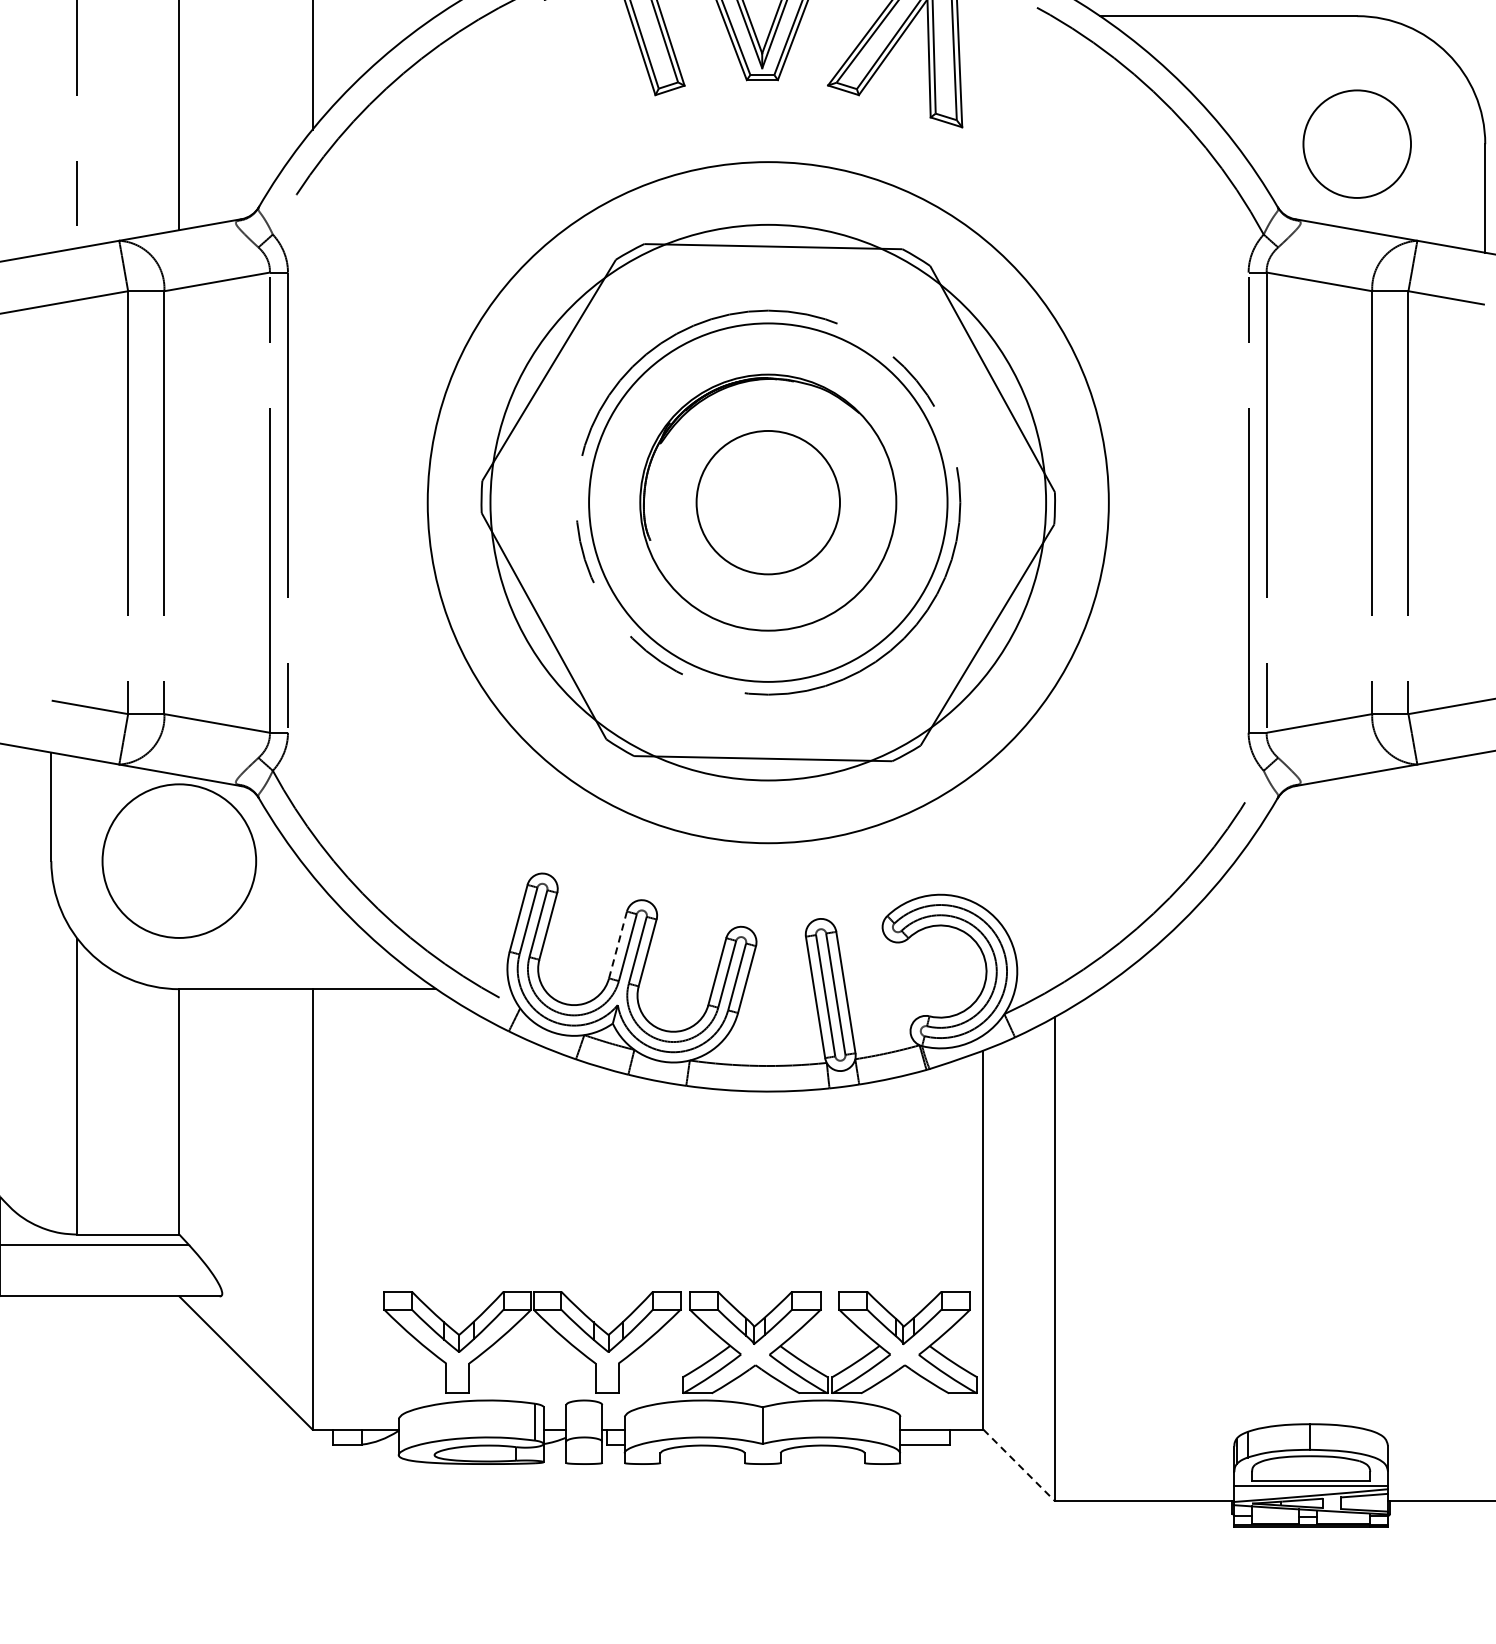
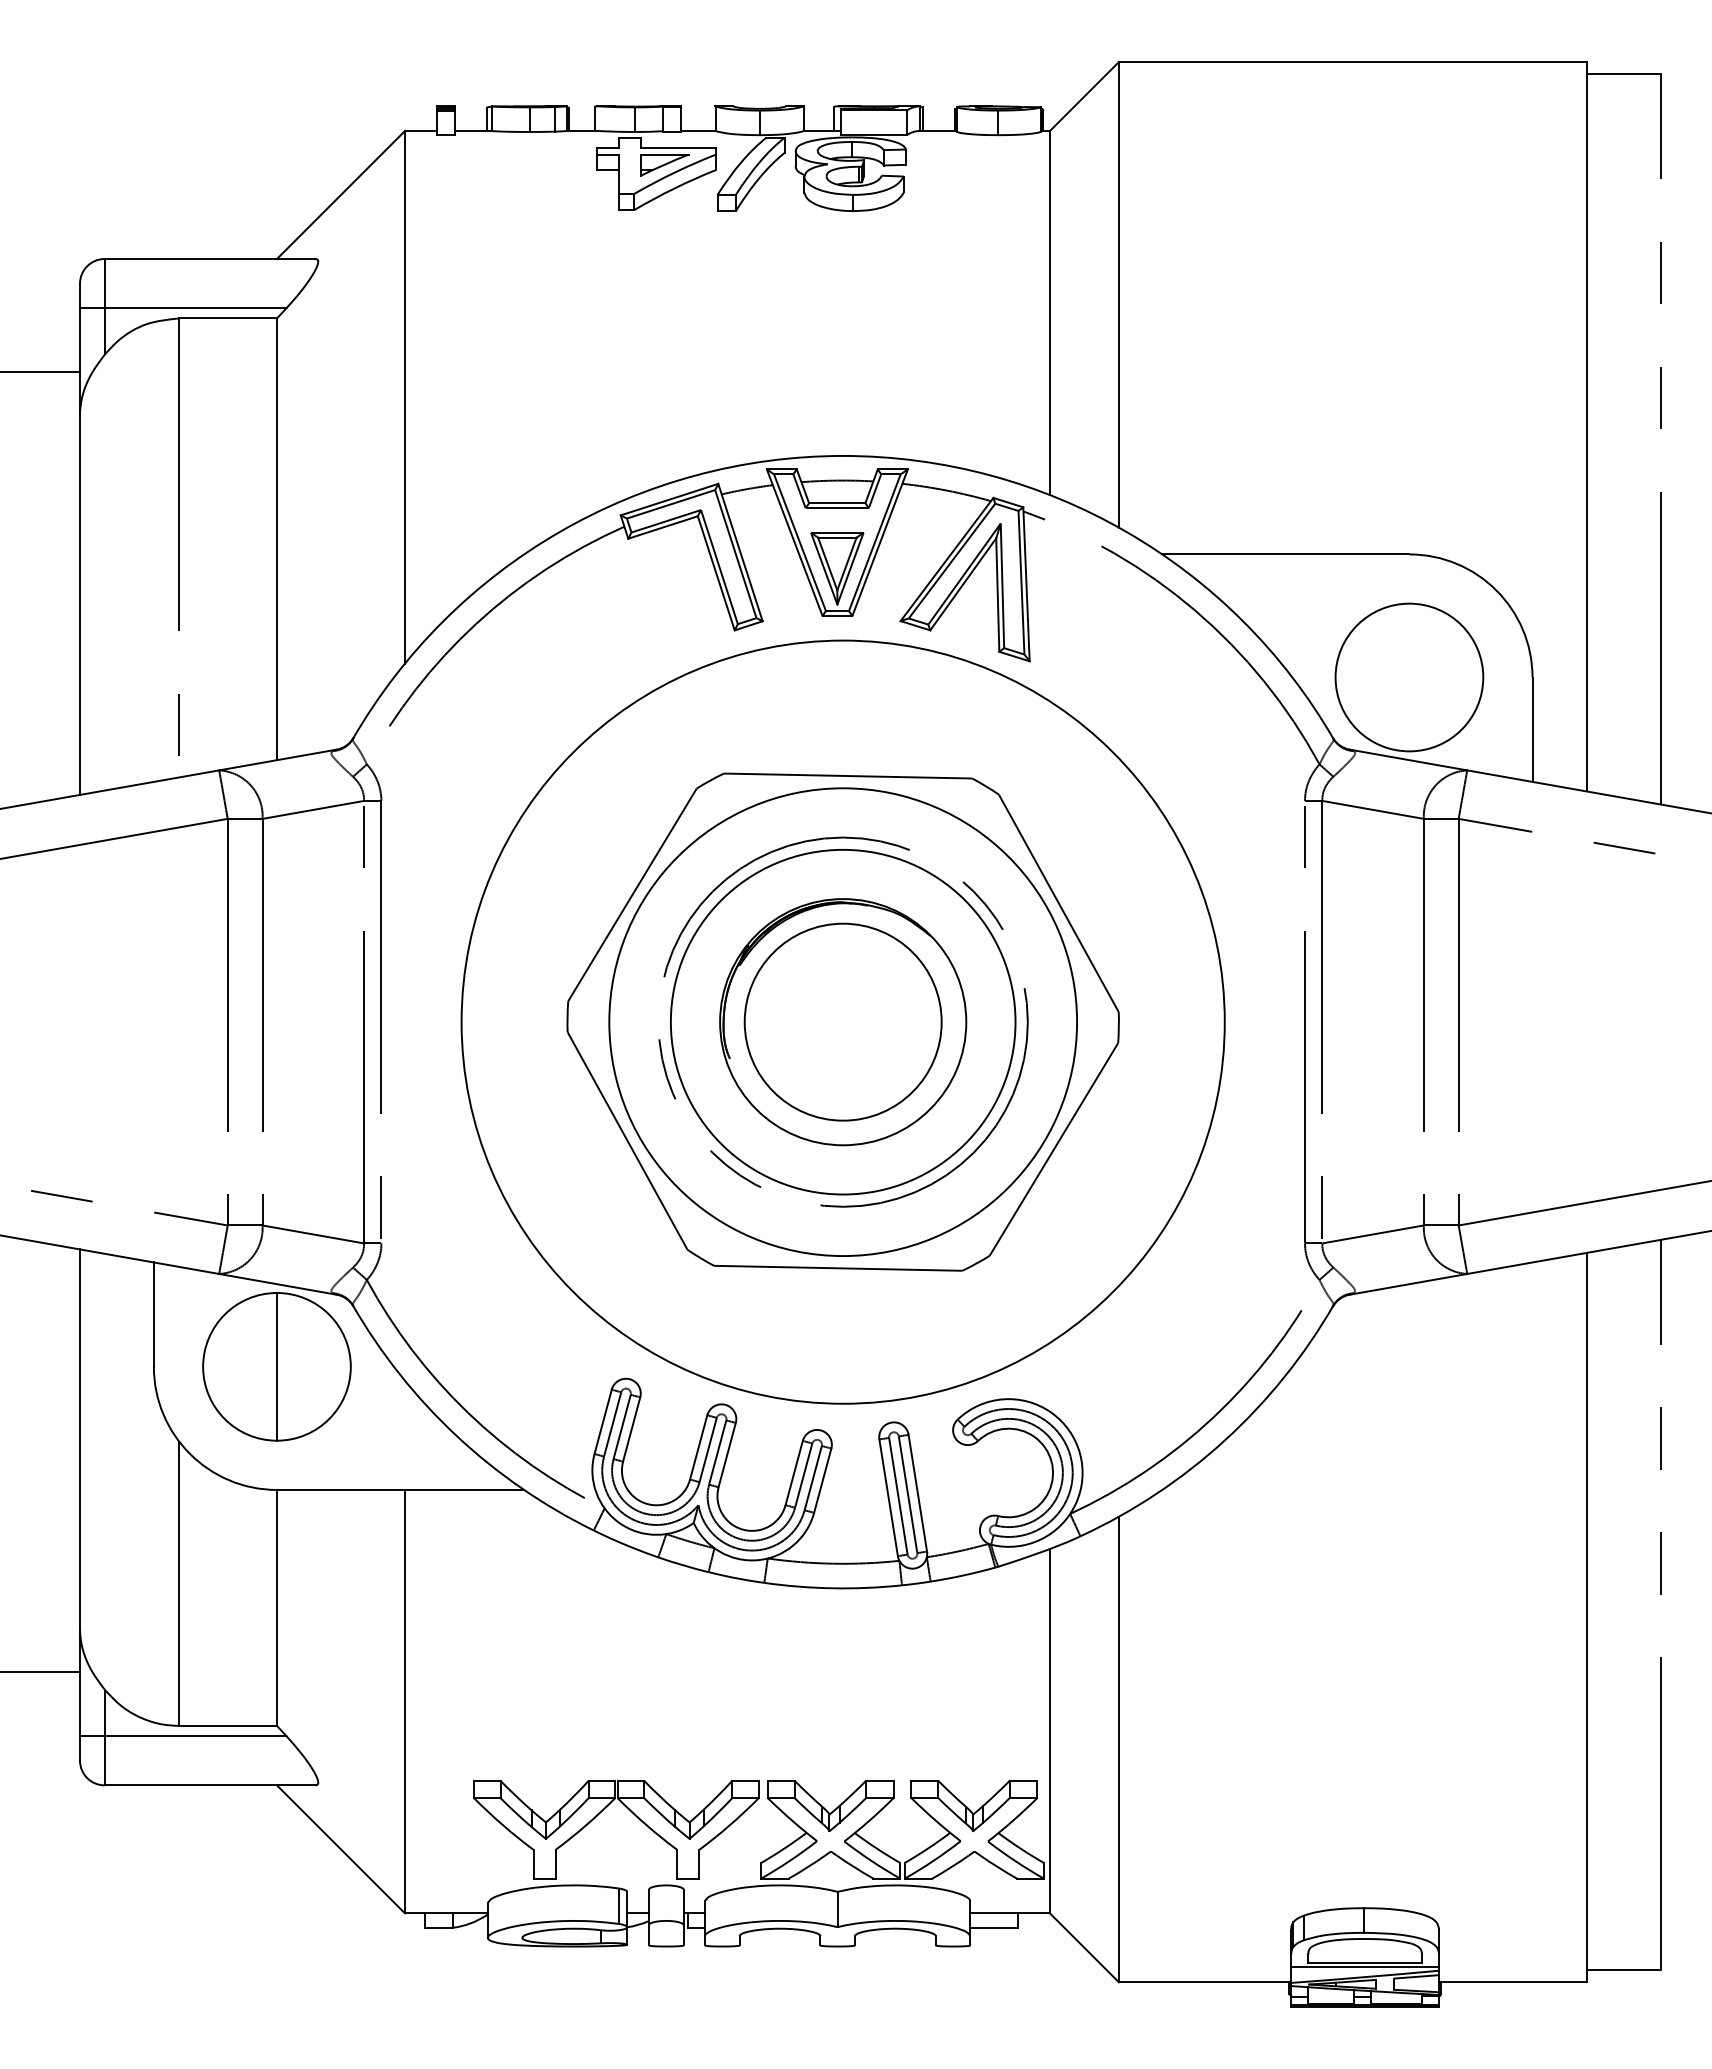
circle: (1357, 144) -> (1409, 677), size x1.43
circle: (767, 501) -> (842, 1021), size x1.43
circle: (767, 501) -> (842, 1021), size x1.43
circle: (768, 503) -> (843, 1022), size x0.71
line: (178, 860) -> (276, 1366), added
line: (617, 944) -> (698, 1446), dashed -> solid
line: (1019, 1465) -> (1084, 1947), dashed -> solid

